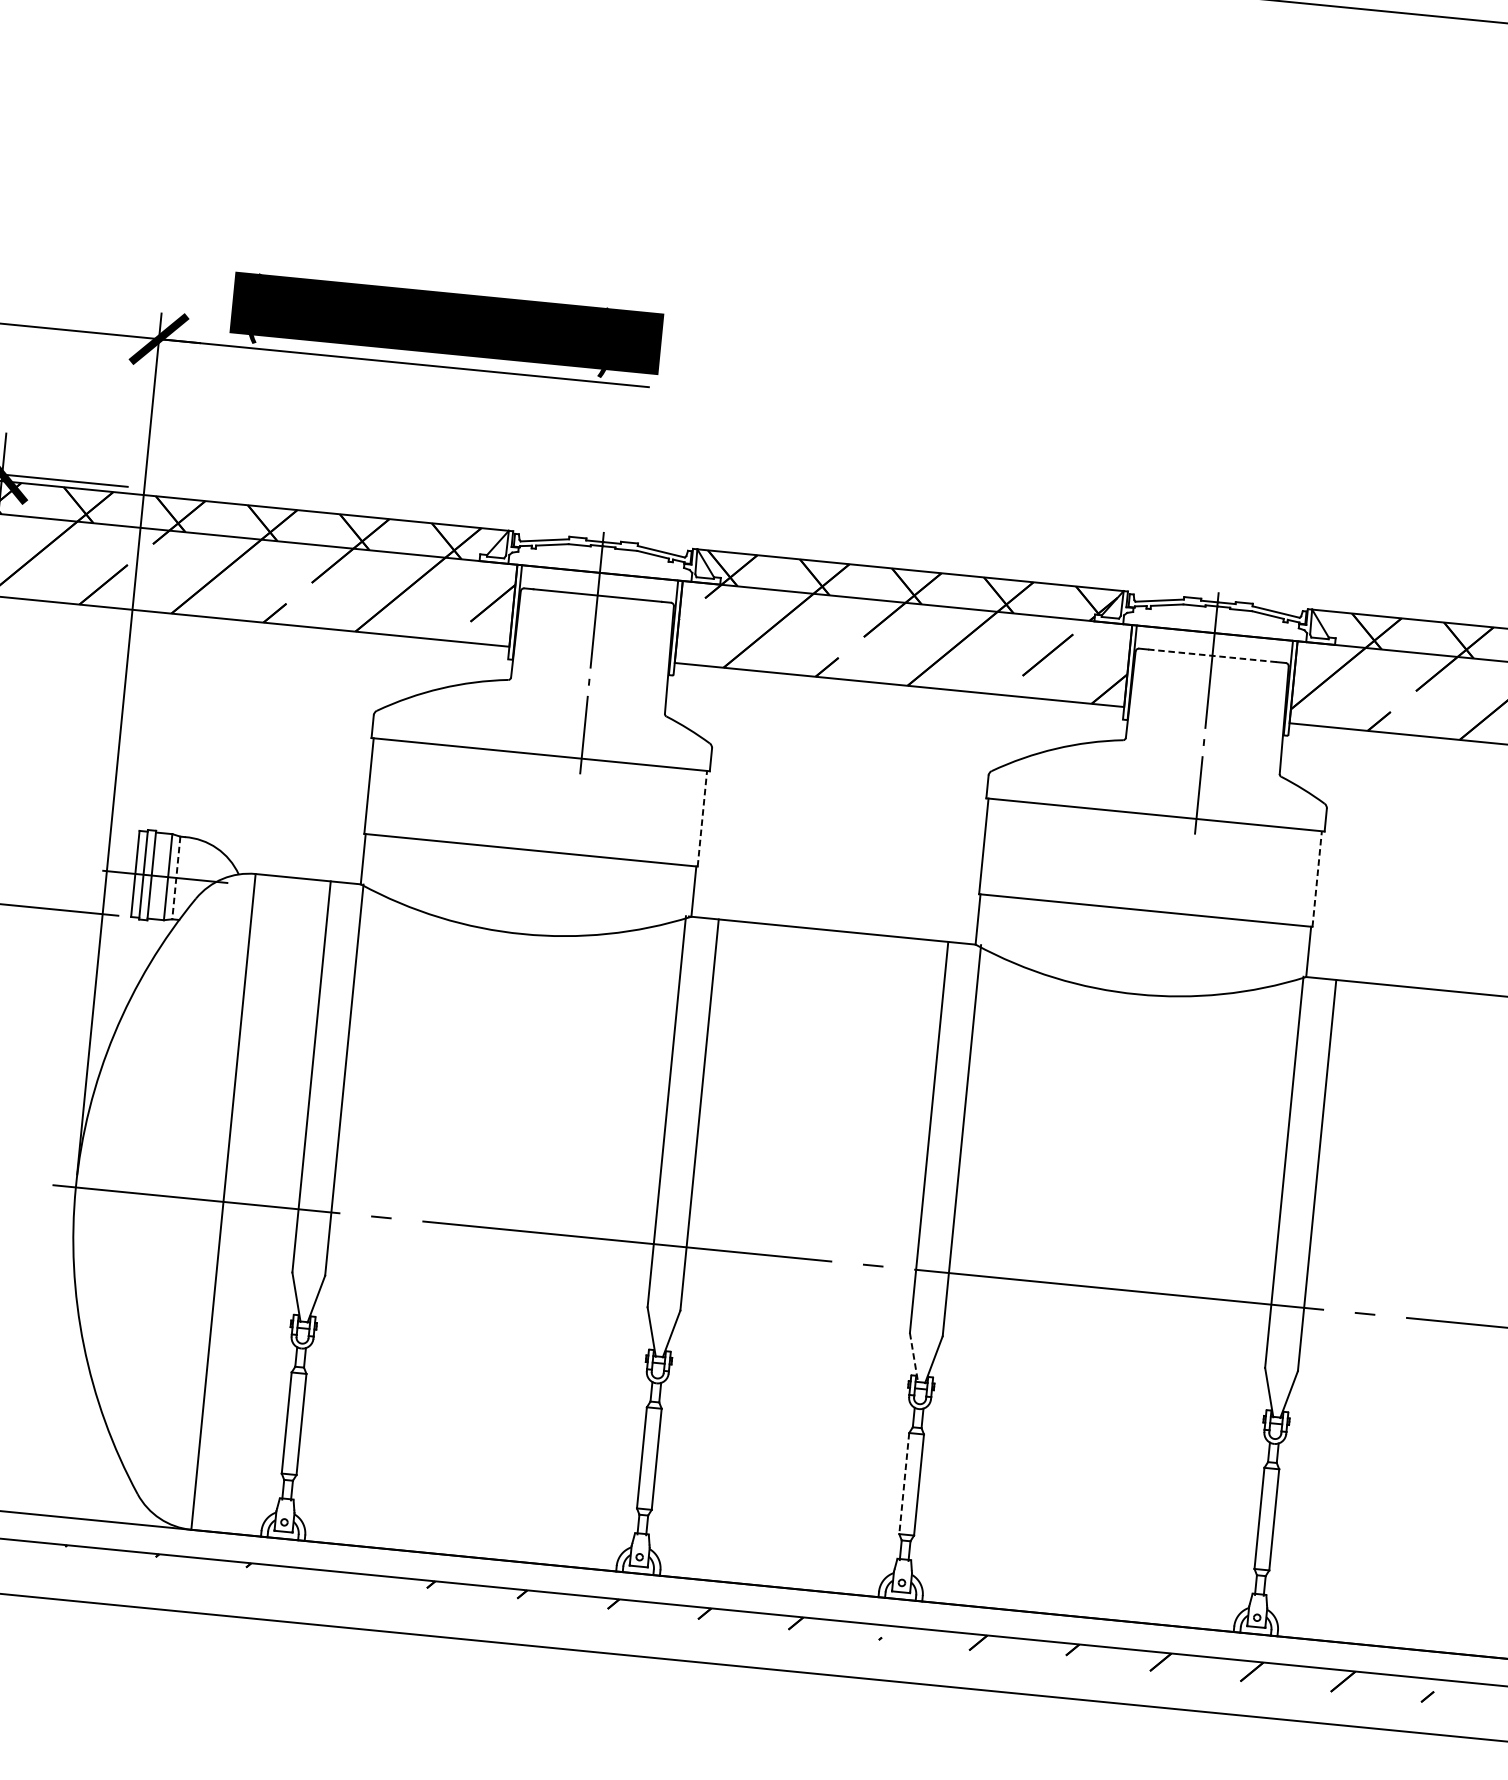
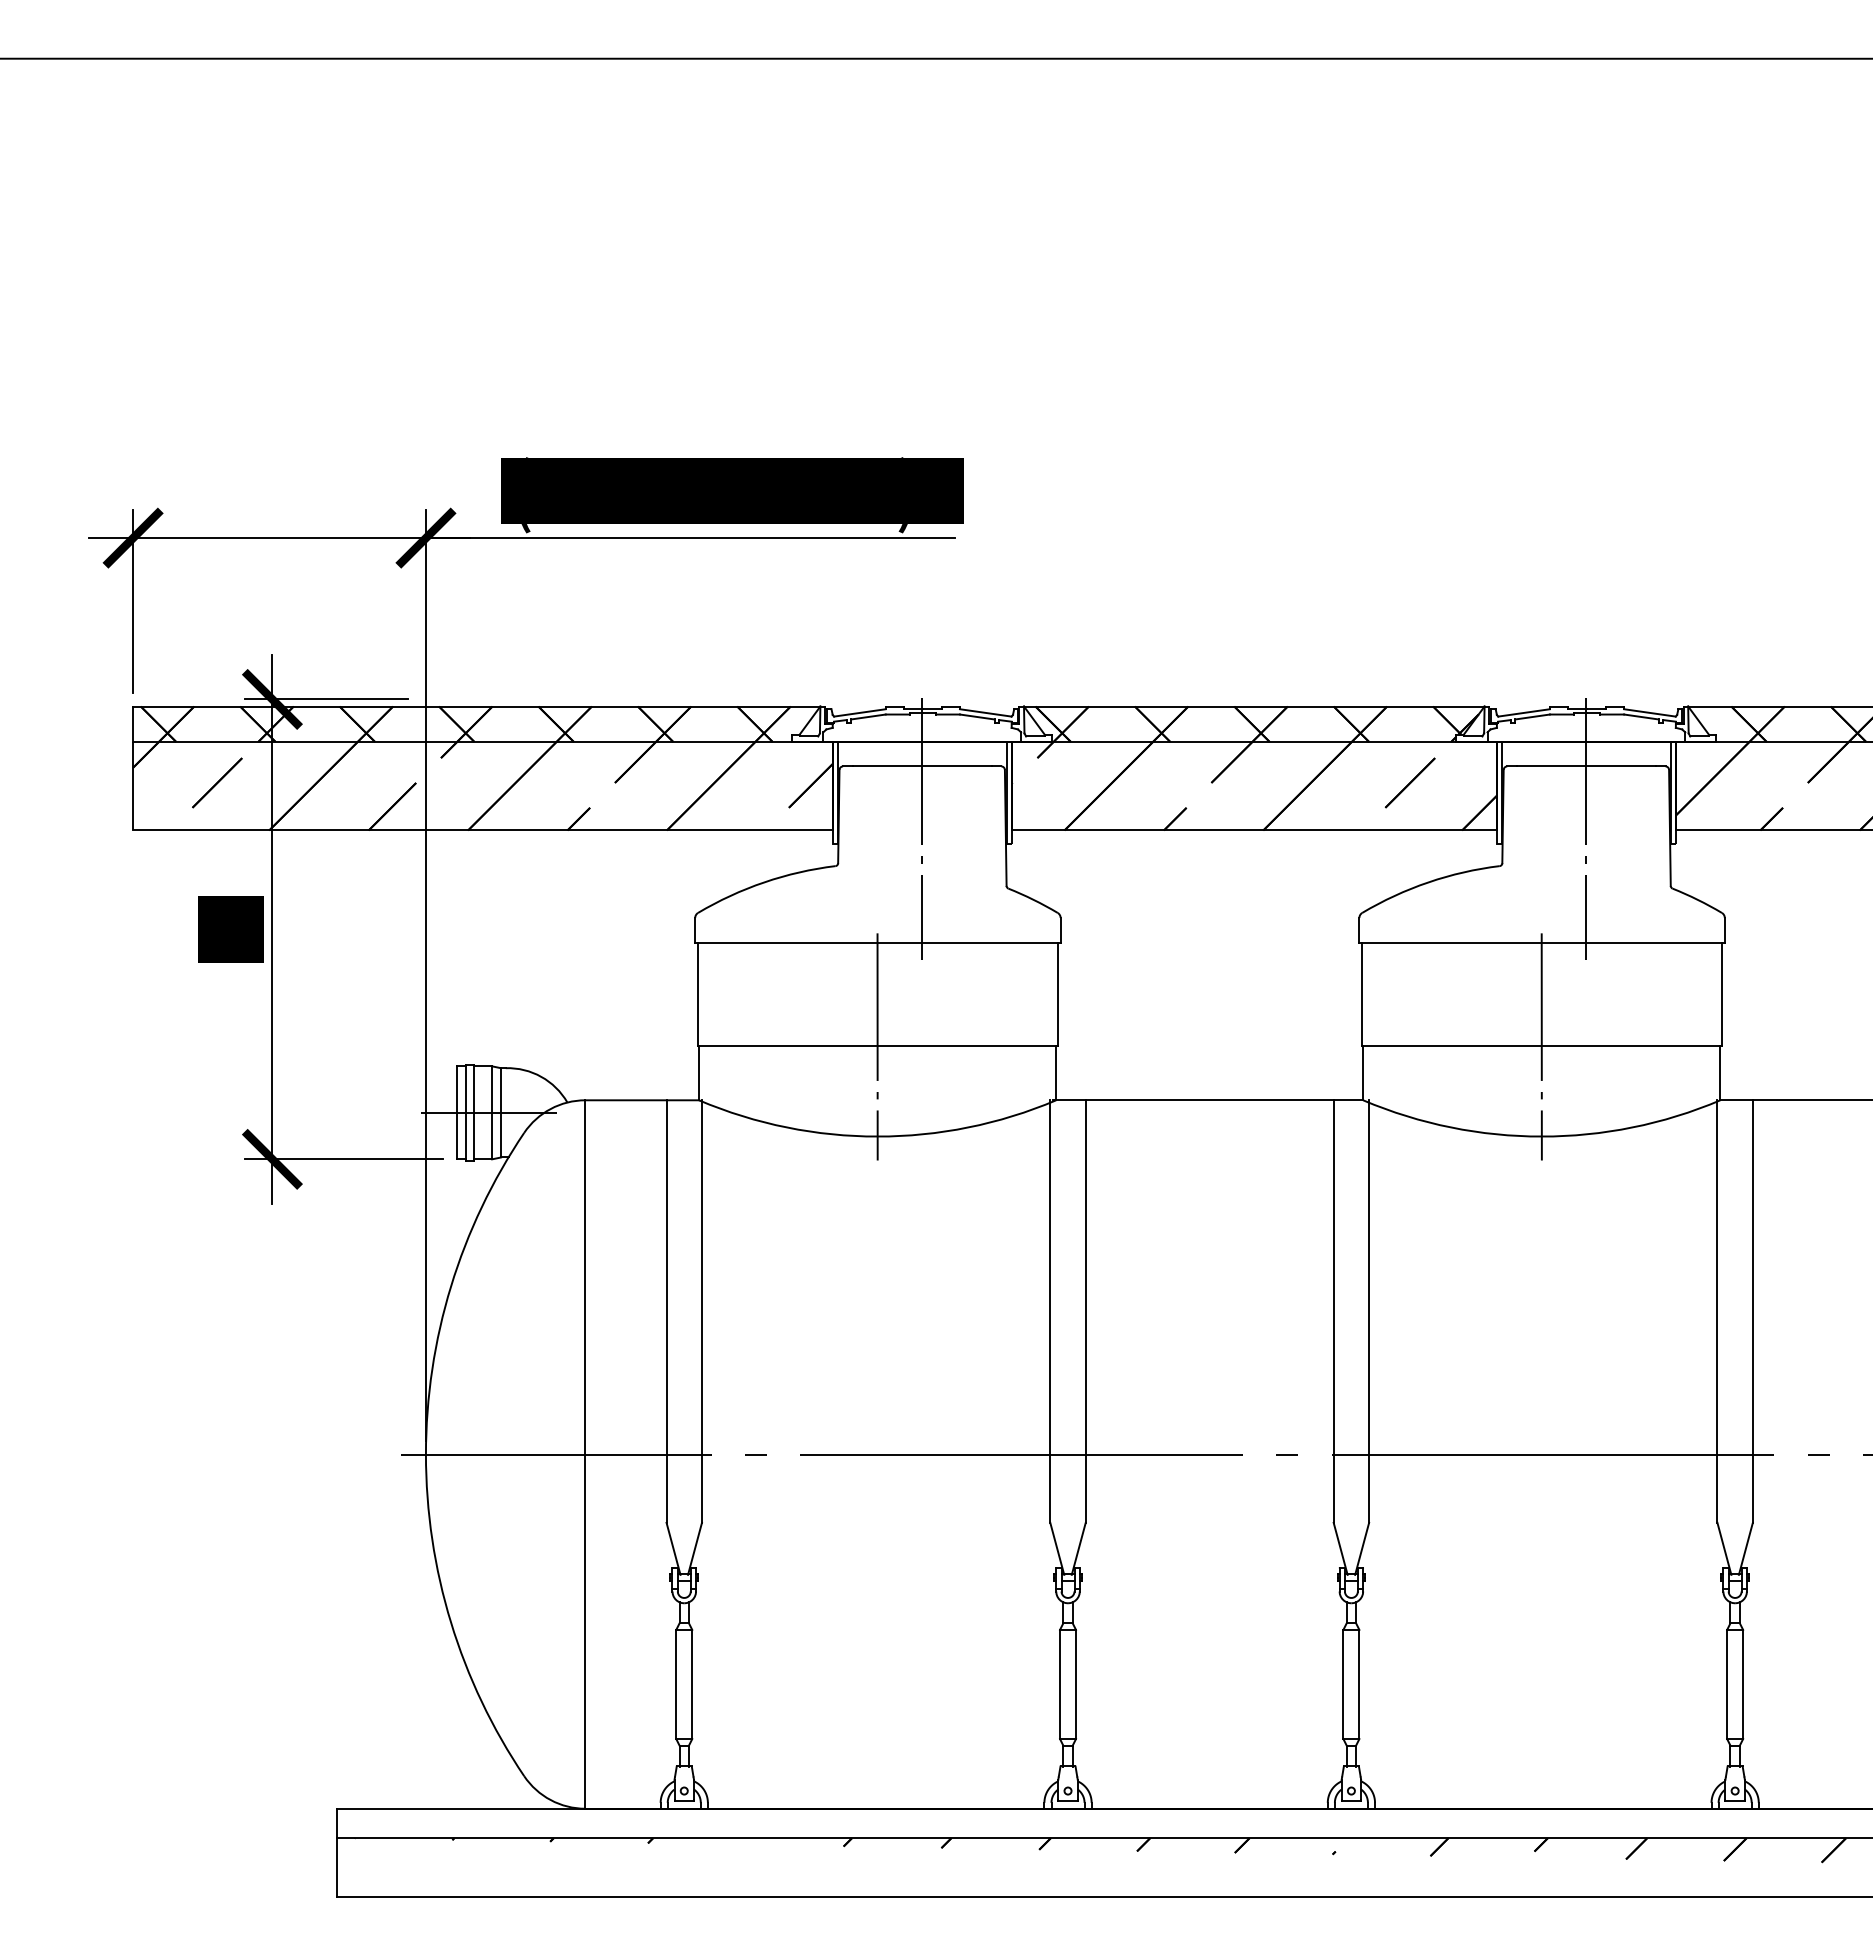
line: (1211, 655) -> (1585, 766), dashed -> solid
line: (702, 818) -> (1057, 994), dashed -> solid
line: (530, 850) -> (877, 1046), added
line: (175, 877) -> (500, 1112), dashed -> solid
line: (1316, 879) -> (1721, 994), dashed -> solid
line: (1145, 910) -> (1541, 1046), added
line: (913, 1357) -> (1340, 1548), dashed -> solid
line: (904, 1483) -> (1343, 1684), dashed -> solid

